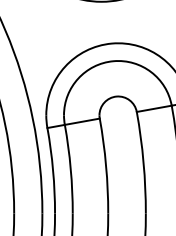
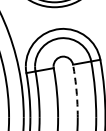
arc: (143, 163) -> (76, 91), solid -> dashed

